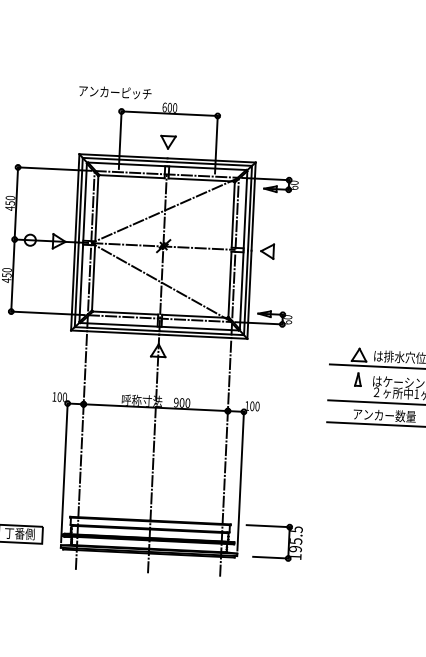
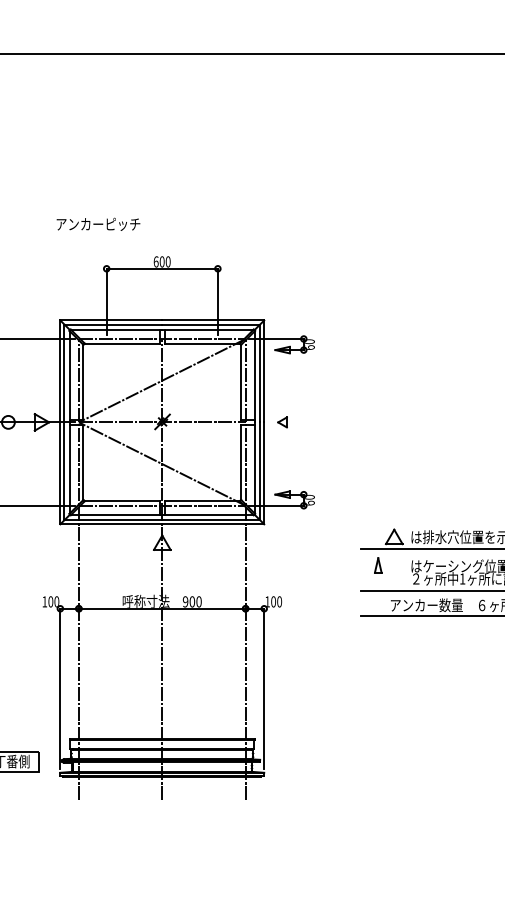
text: (115, 91) -> (98, 223), moved
part: (167, 141) -> (161, 301), removed
part: (267, 251) -> (282, 422), size x0.6
part: (358, 379) -> (378, 565), moved
part: (288, 542) -> (322, 757), removed

